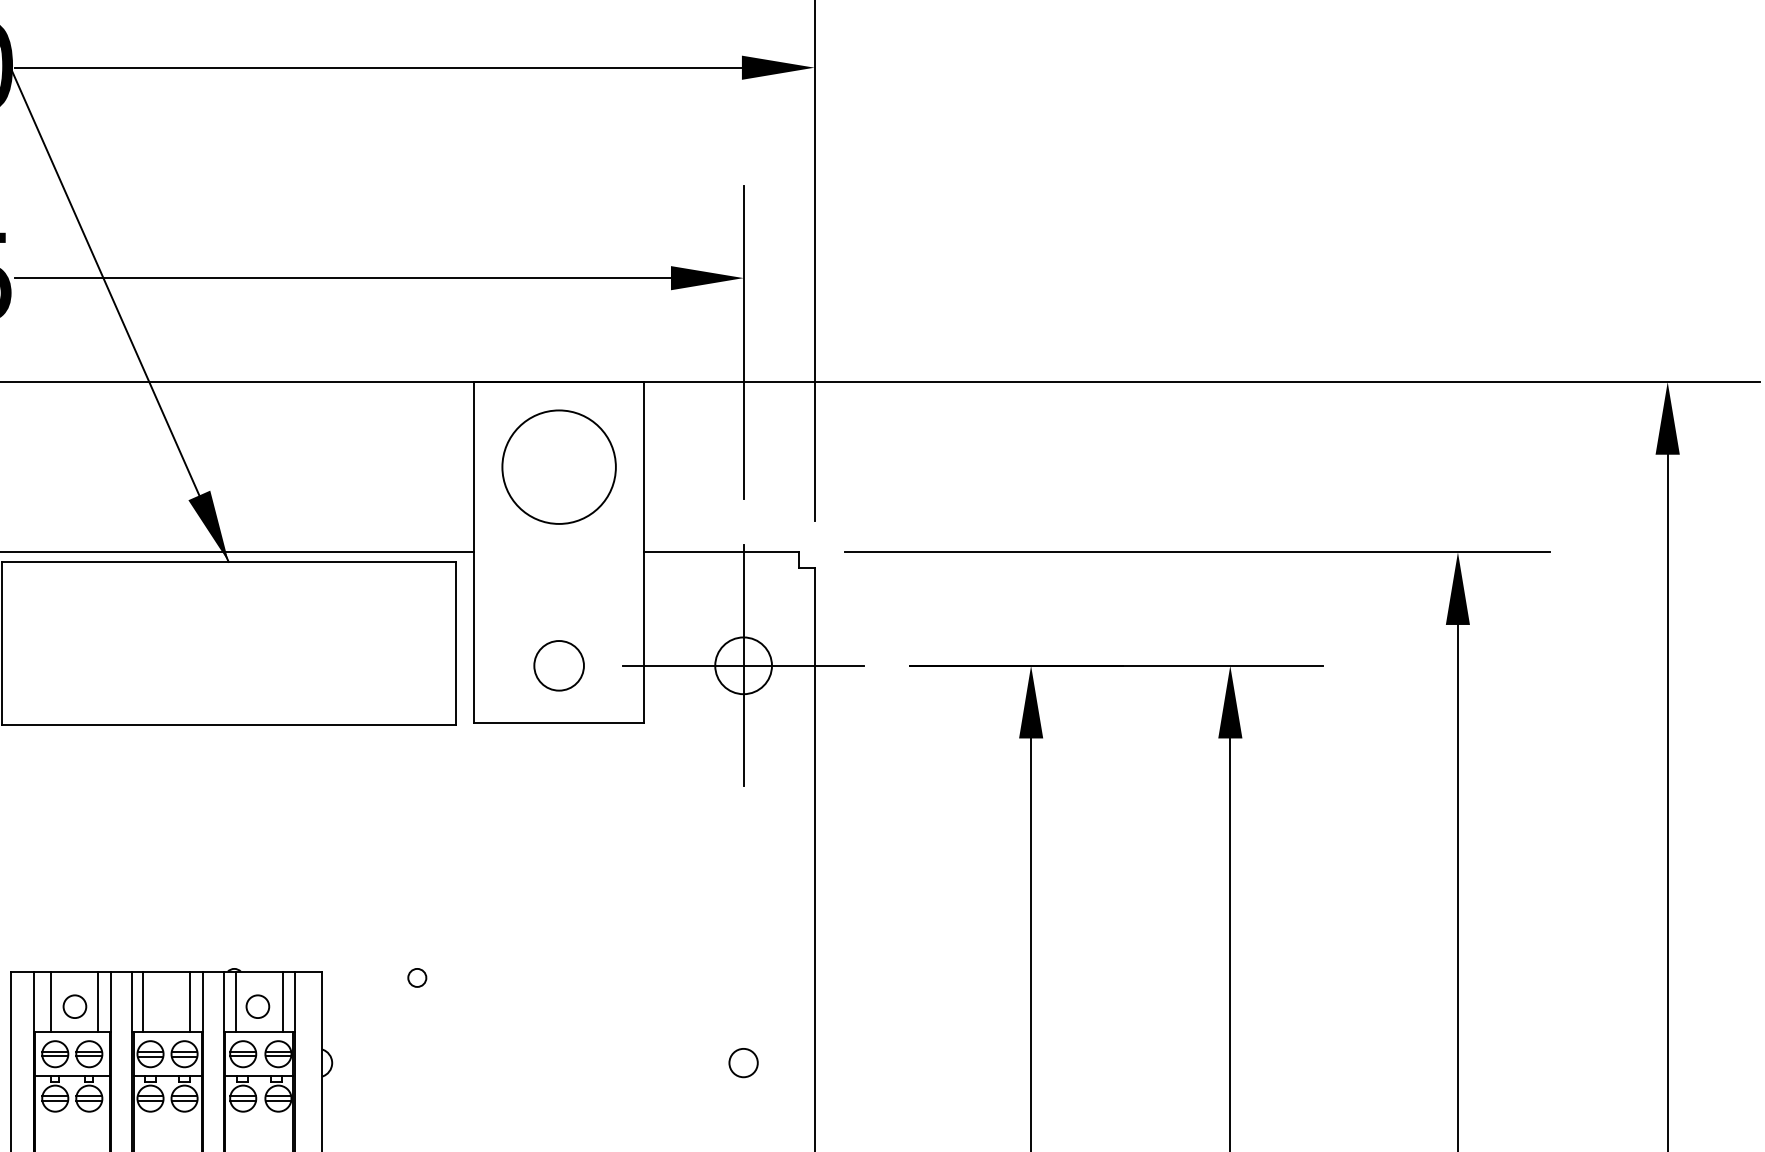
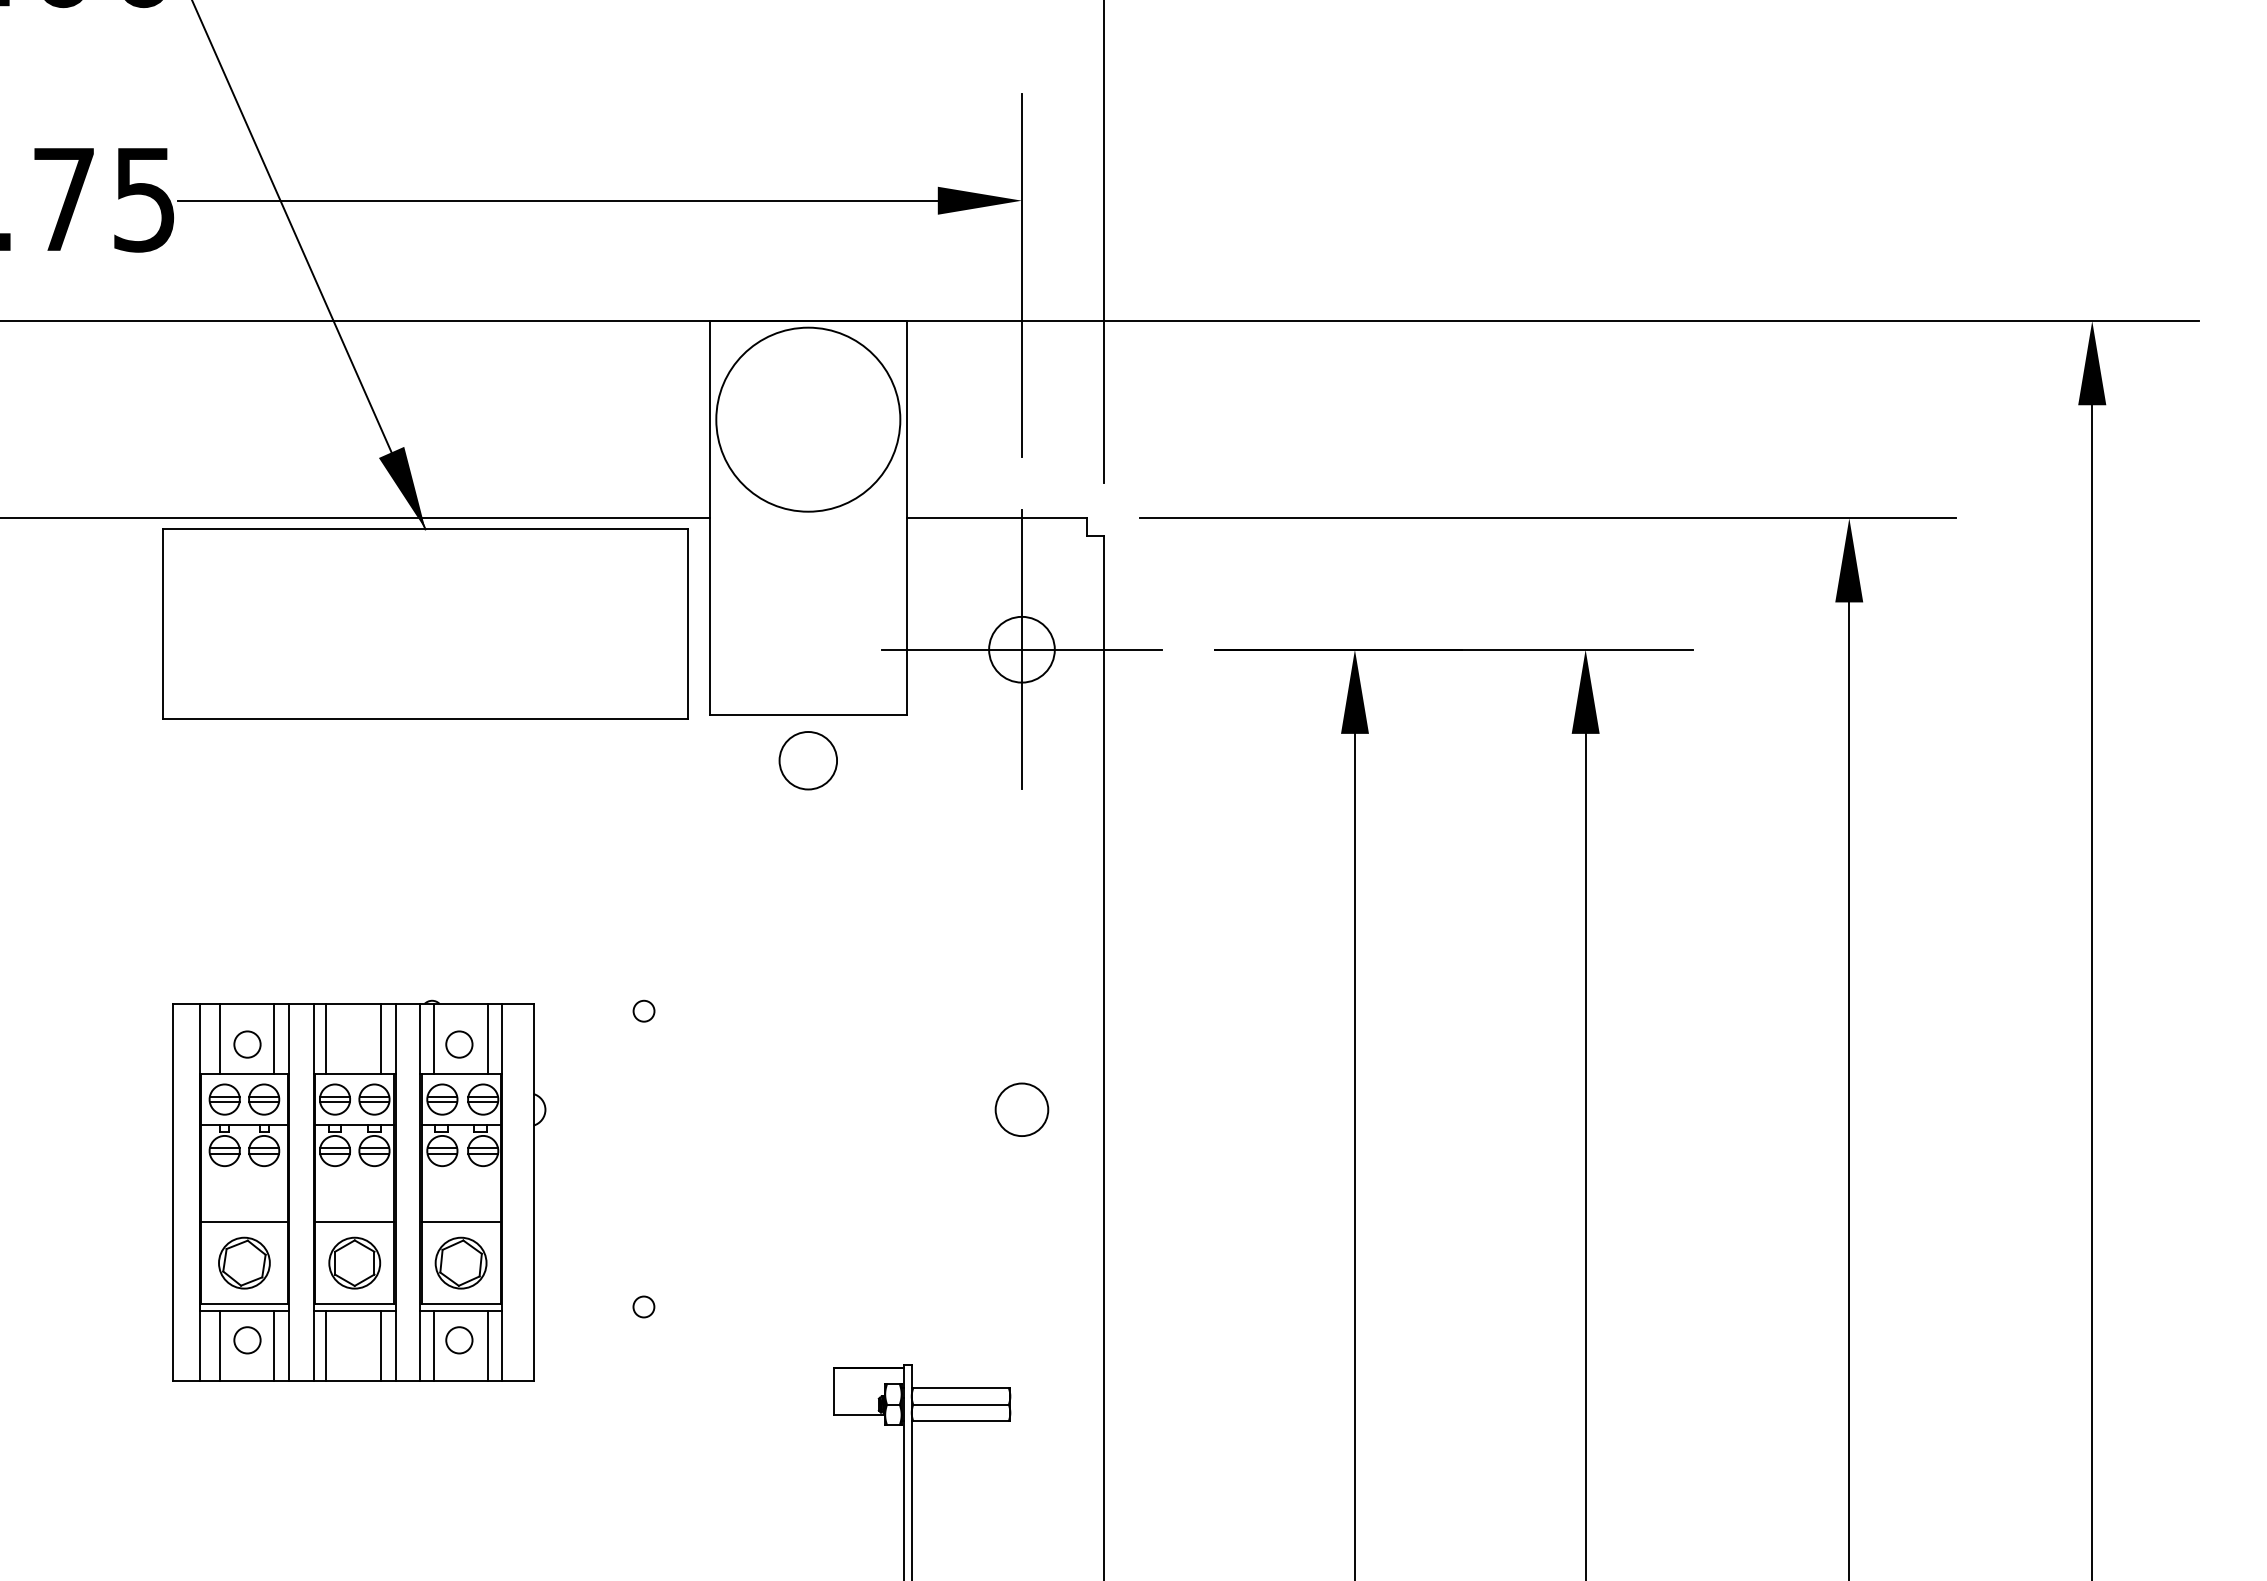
circle: (559, 467) -> (808, 419), size x1.4
circle: (558, 665) -> (807, 760), moved
circle: (743, 1062) -> (1021, 1109), size x1.6

